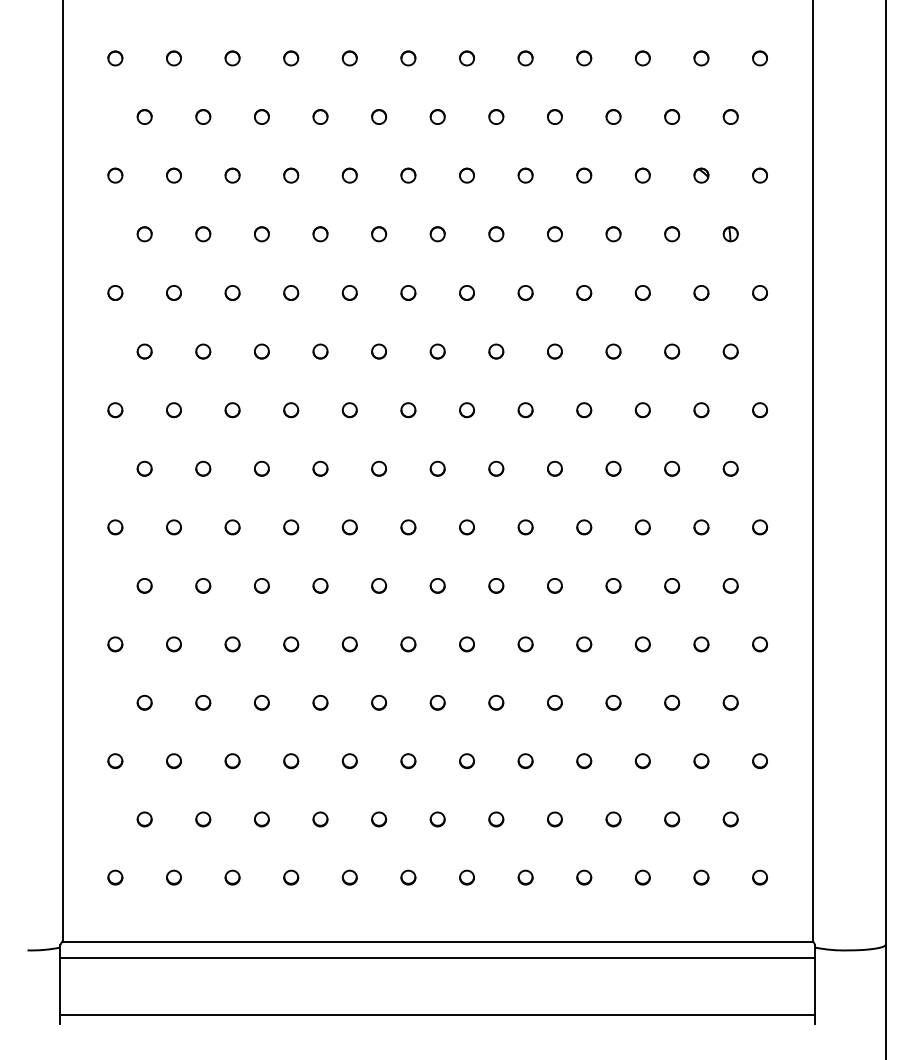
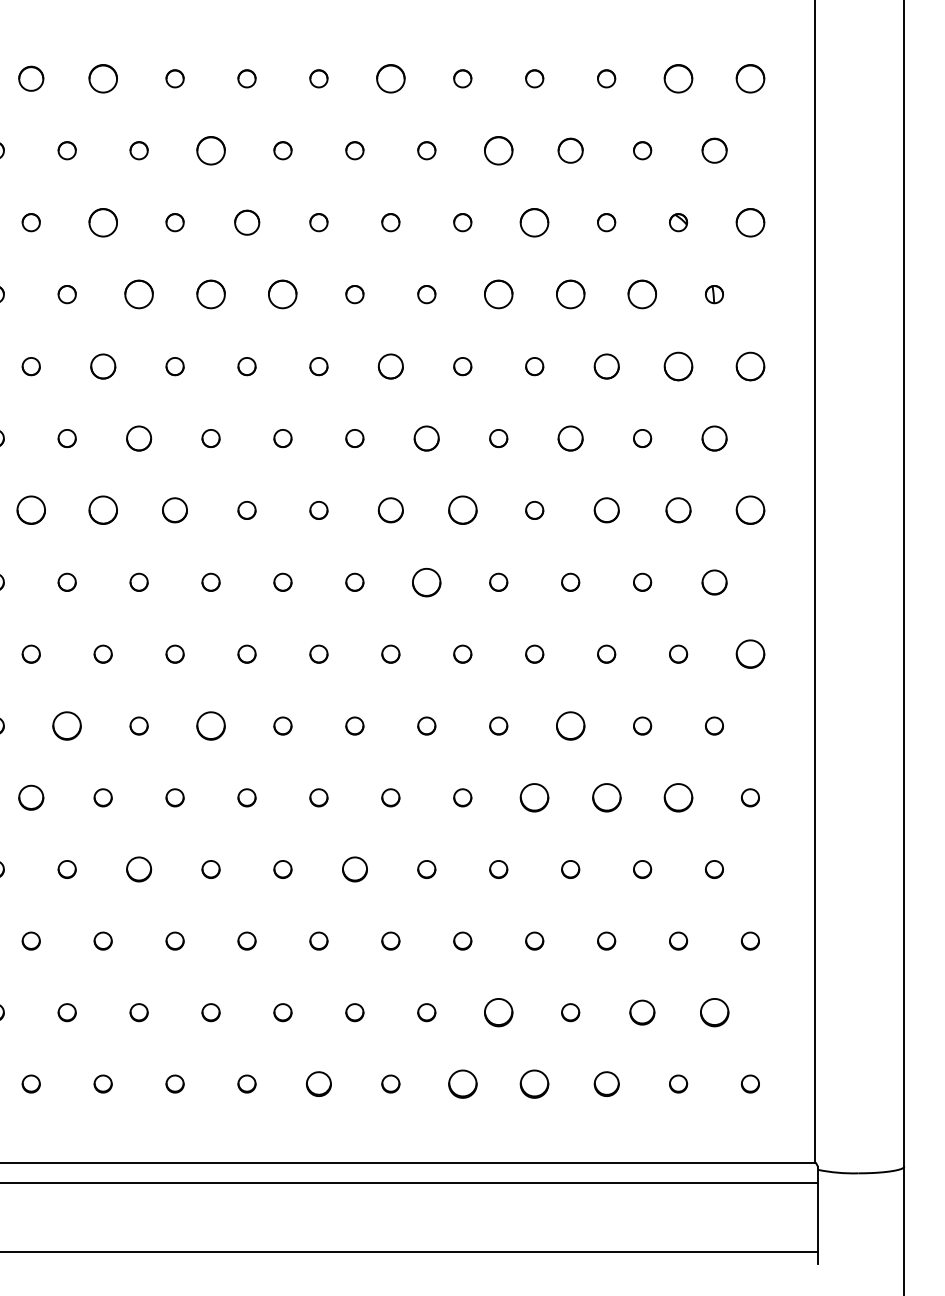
part: (173, 58) -> (30, 78), size x1.4
part: (232, 58) -> (103, 78), size x1.6
part: (466, 58) -> (390, 78), size x1.6
part: (701, 58) -> (678, 78), size x1.6
part: (759, 58) -> (749, 78), size x1.6
part: (320, 116) -> (211, 150), size x1.6
part: (554, 116) -> (498, 150), size x1.6
part: (613, 116) -> (570, 150), size x1.4
part: (730, 116) -> (714, 150), size x1.4
part: (232, 175) -> (103, 222), size x1.6
part: (349, 175) -> (246, 222), size x1.4
part: (584, 175) -> (535, 222), size x1.6
part: (759, 175) -> (749, 222), size x1.6
part: (261, 234) -> (138, 294), size x1.6
part: (320, 234) -> (211, 294), size x1.6
part: (379, 234) -> (283, 294), size x1.6
part: (554, 234) -> (498, 294), size x1.6
part: (613, 234) -> (570, 294), size x1.6
part: (672, 234) -> (642, 294), size x1.6
part: (232, 292) -> (103, 366), size x1.4
part: (466, 292) -> (390, 366), size x1.4
part: (642, 292) -> (606, 366), size x1.4
part: (701, 292) -> (678, 366), size x1.6
part: (759, 292) -> (749, 366), size x1.6
part: (261, 351) -> (138, 438), size x1.4
part: (496, 351) -> (427, 438), size x1.4
part: (613, 351) -> (570, 438), size x1.4
part: (730, 351) -> (714, 438), size x1.4
part: (173, 410) -> (30, 510), size x1.6
part: (232, 410) -> (103, 510), size x1.6
part: (291, 410) -> (175, 510), size x1.4
part: (466, 410) -> (390, 510), size x1.4
part: (525, 410) -> (462, 510), size x1.6
part: (642, 410) -> (606, 510), size x1.4
part: (701, 410) -> (678, 510), size x1.4
part: (759, 410) -> (749, 510), size x1.6
part: (496, 468) -> (427, 581), size x1.6
part: (730, 468) -> (714, 581), size x1.4
part: (759, 527) -> (749, 654), size x1.6
part: (203, 585) -> (67, 725), size x1.6
part: (320, 585) -> (211, 725), size x1.6
part: (613, 585) -> (570, 725), size x1.6
part: (173, 644) -> (30, 797), size x1.4
part: (584, 644) -> (535, 797), size x1.6
part: (642, 644) -> (606, 797), size x1.6
part: (701, 644) -> (678, 797), size x1.6
part: (261, 702) -> (138, 869), size x1.4
part: (437, 702) -> (354, 869), size x1.4
part: (554, 819) -> (498, 1012), size x1.6
part: (672, 819) -> (642, 1012), size x1.4
part: (730, 819) -> (714, 1012), size x1.6
part: (408, 877) -> (319, 1083), size x1.4
part: (525, 877) -> (462, 1083), size x1.6
part: (584, 877) -> (535, 1083), size x1.6
part: (642, 877) -> (606, 1083), size x1.4

